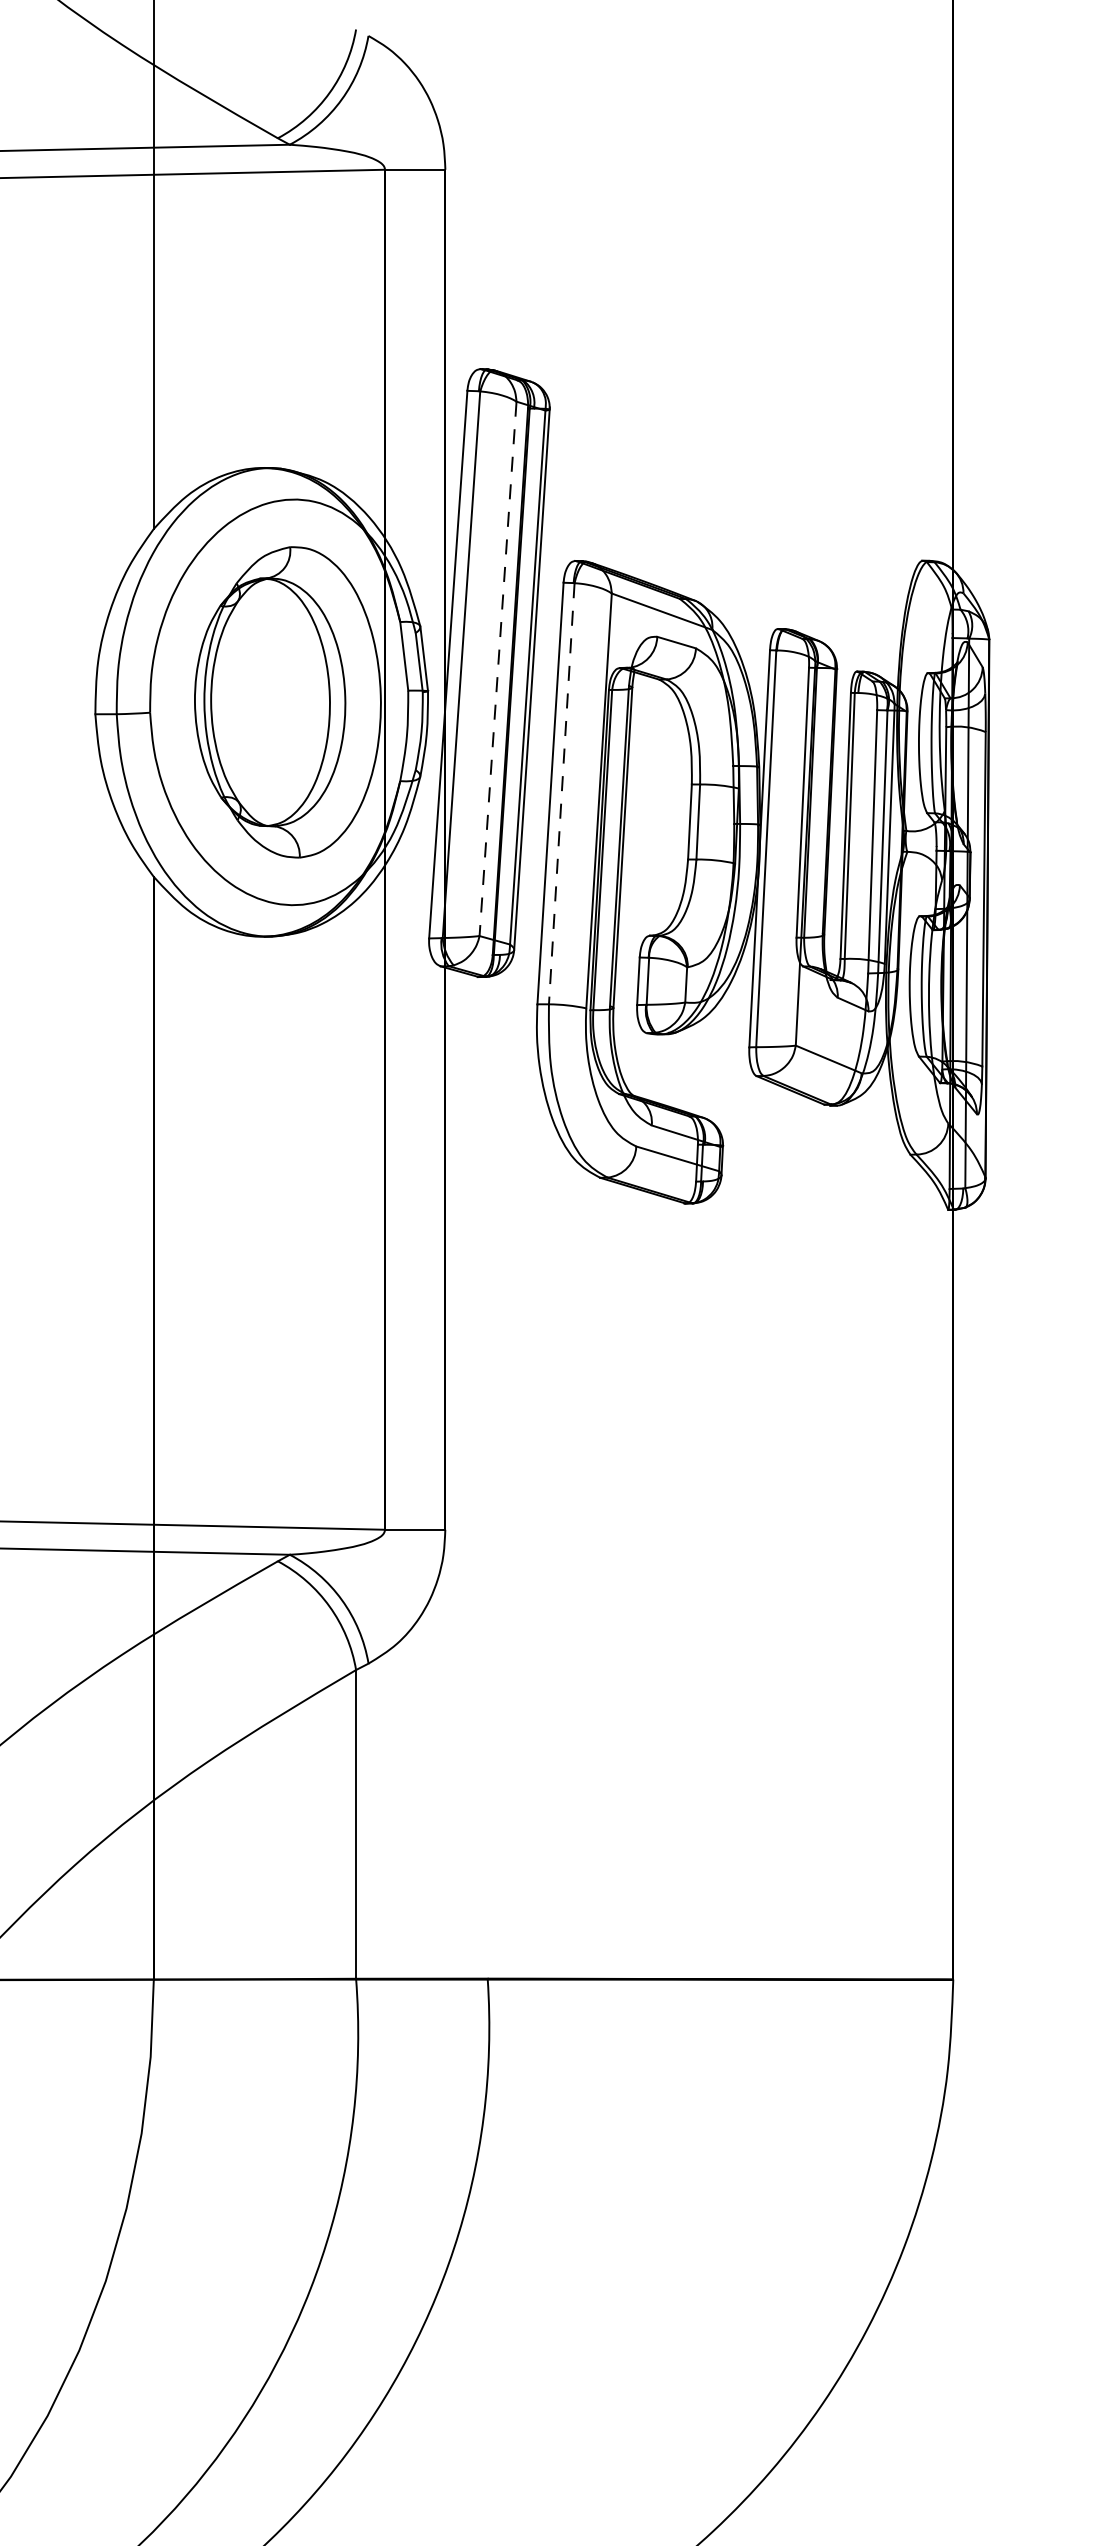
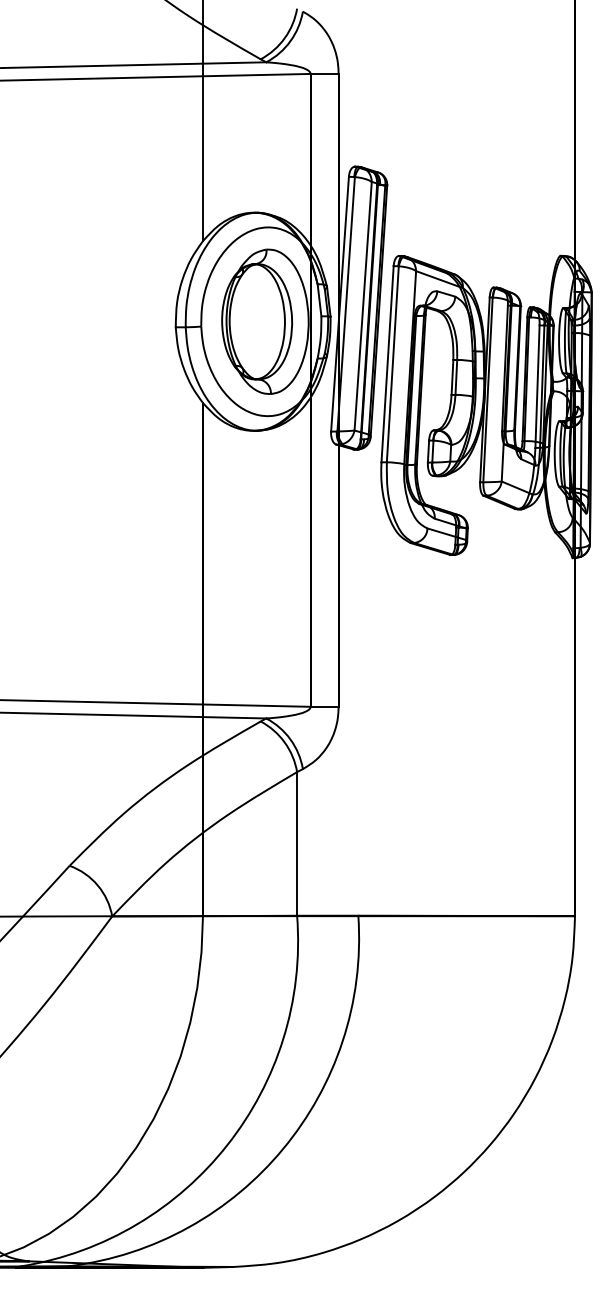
line: (498, 669) -> (363, 306), dashed -> solid
line: (561, 794) -> (392, 364), dashed -> solid

